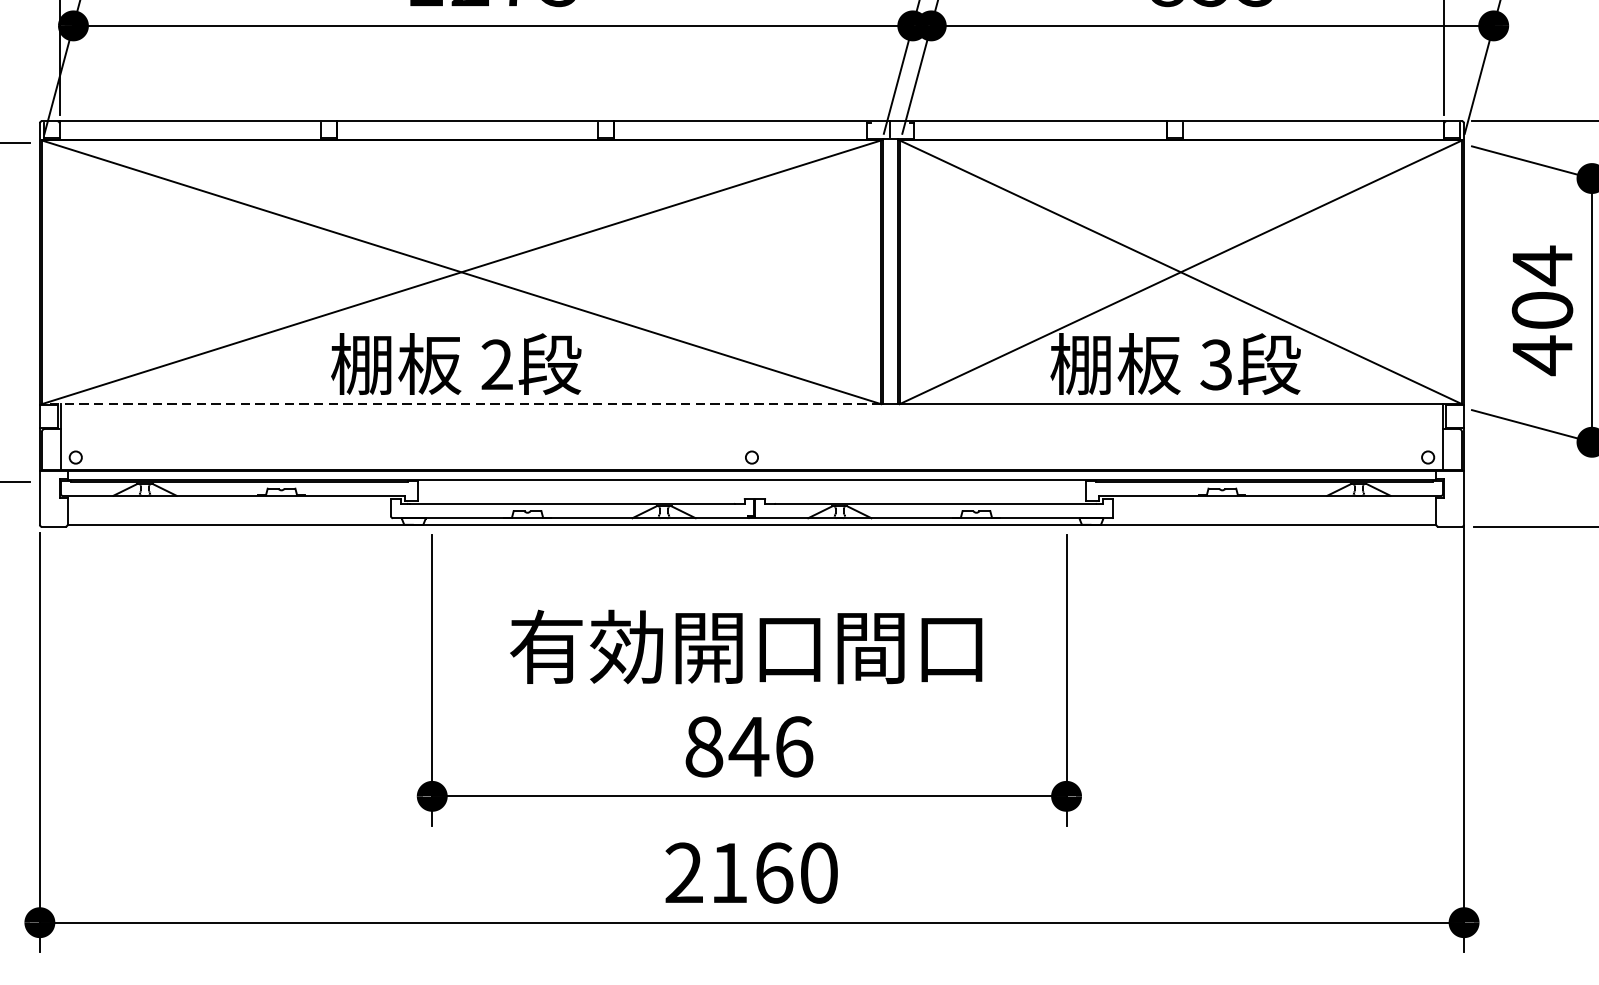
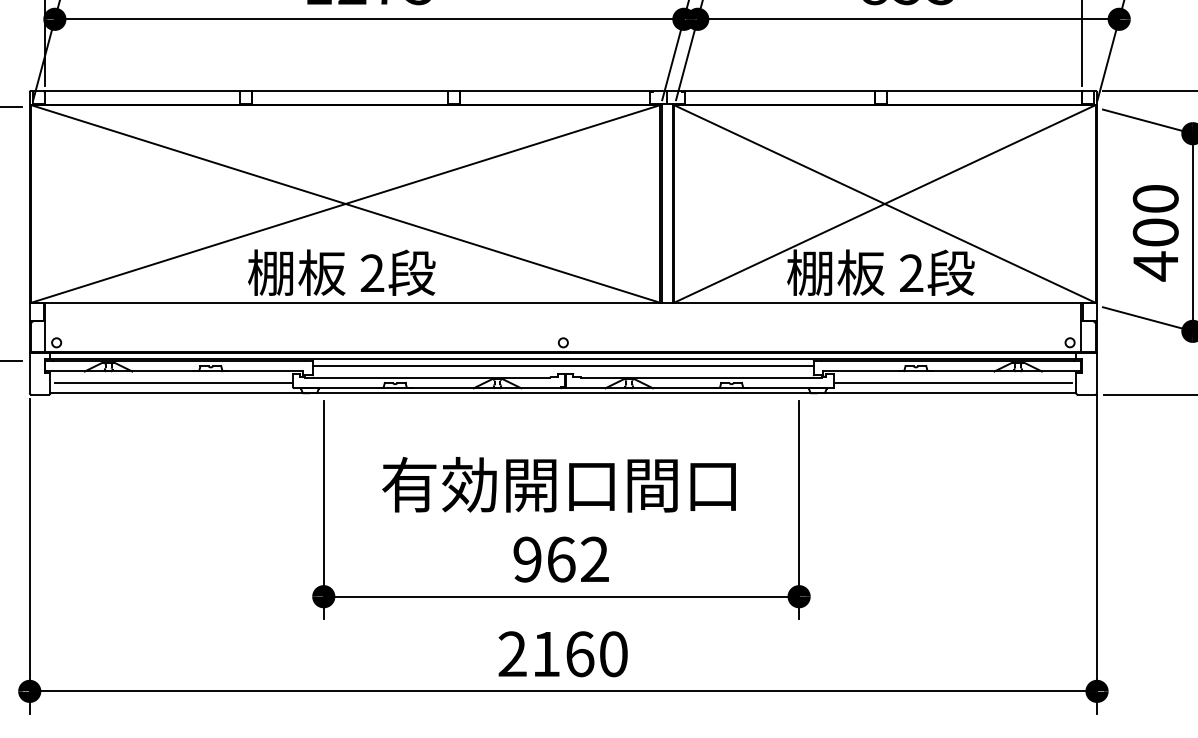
text: (1542, 266) -> (1155, 199), 404 -> 400
text: (1216, 365) -> (911, 273), 3 -> 2
line: (461, 403) -> (345, 302), dashed -> solid
line: (752, 489) -> (563, 366), added
line: (231, 510) -> (173, 382), added
line: (1271, 510) -> (952, 382), added
text: (749, 746) -> (561, 559), 846 -> 962

